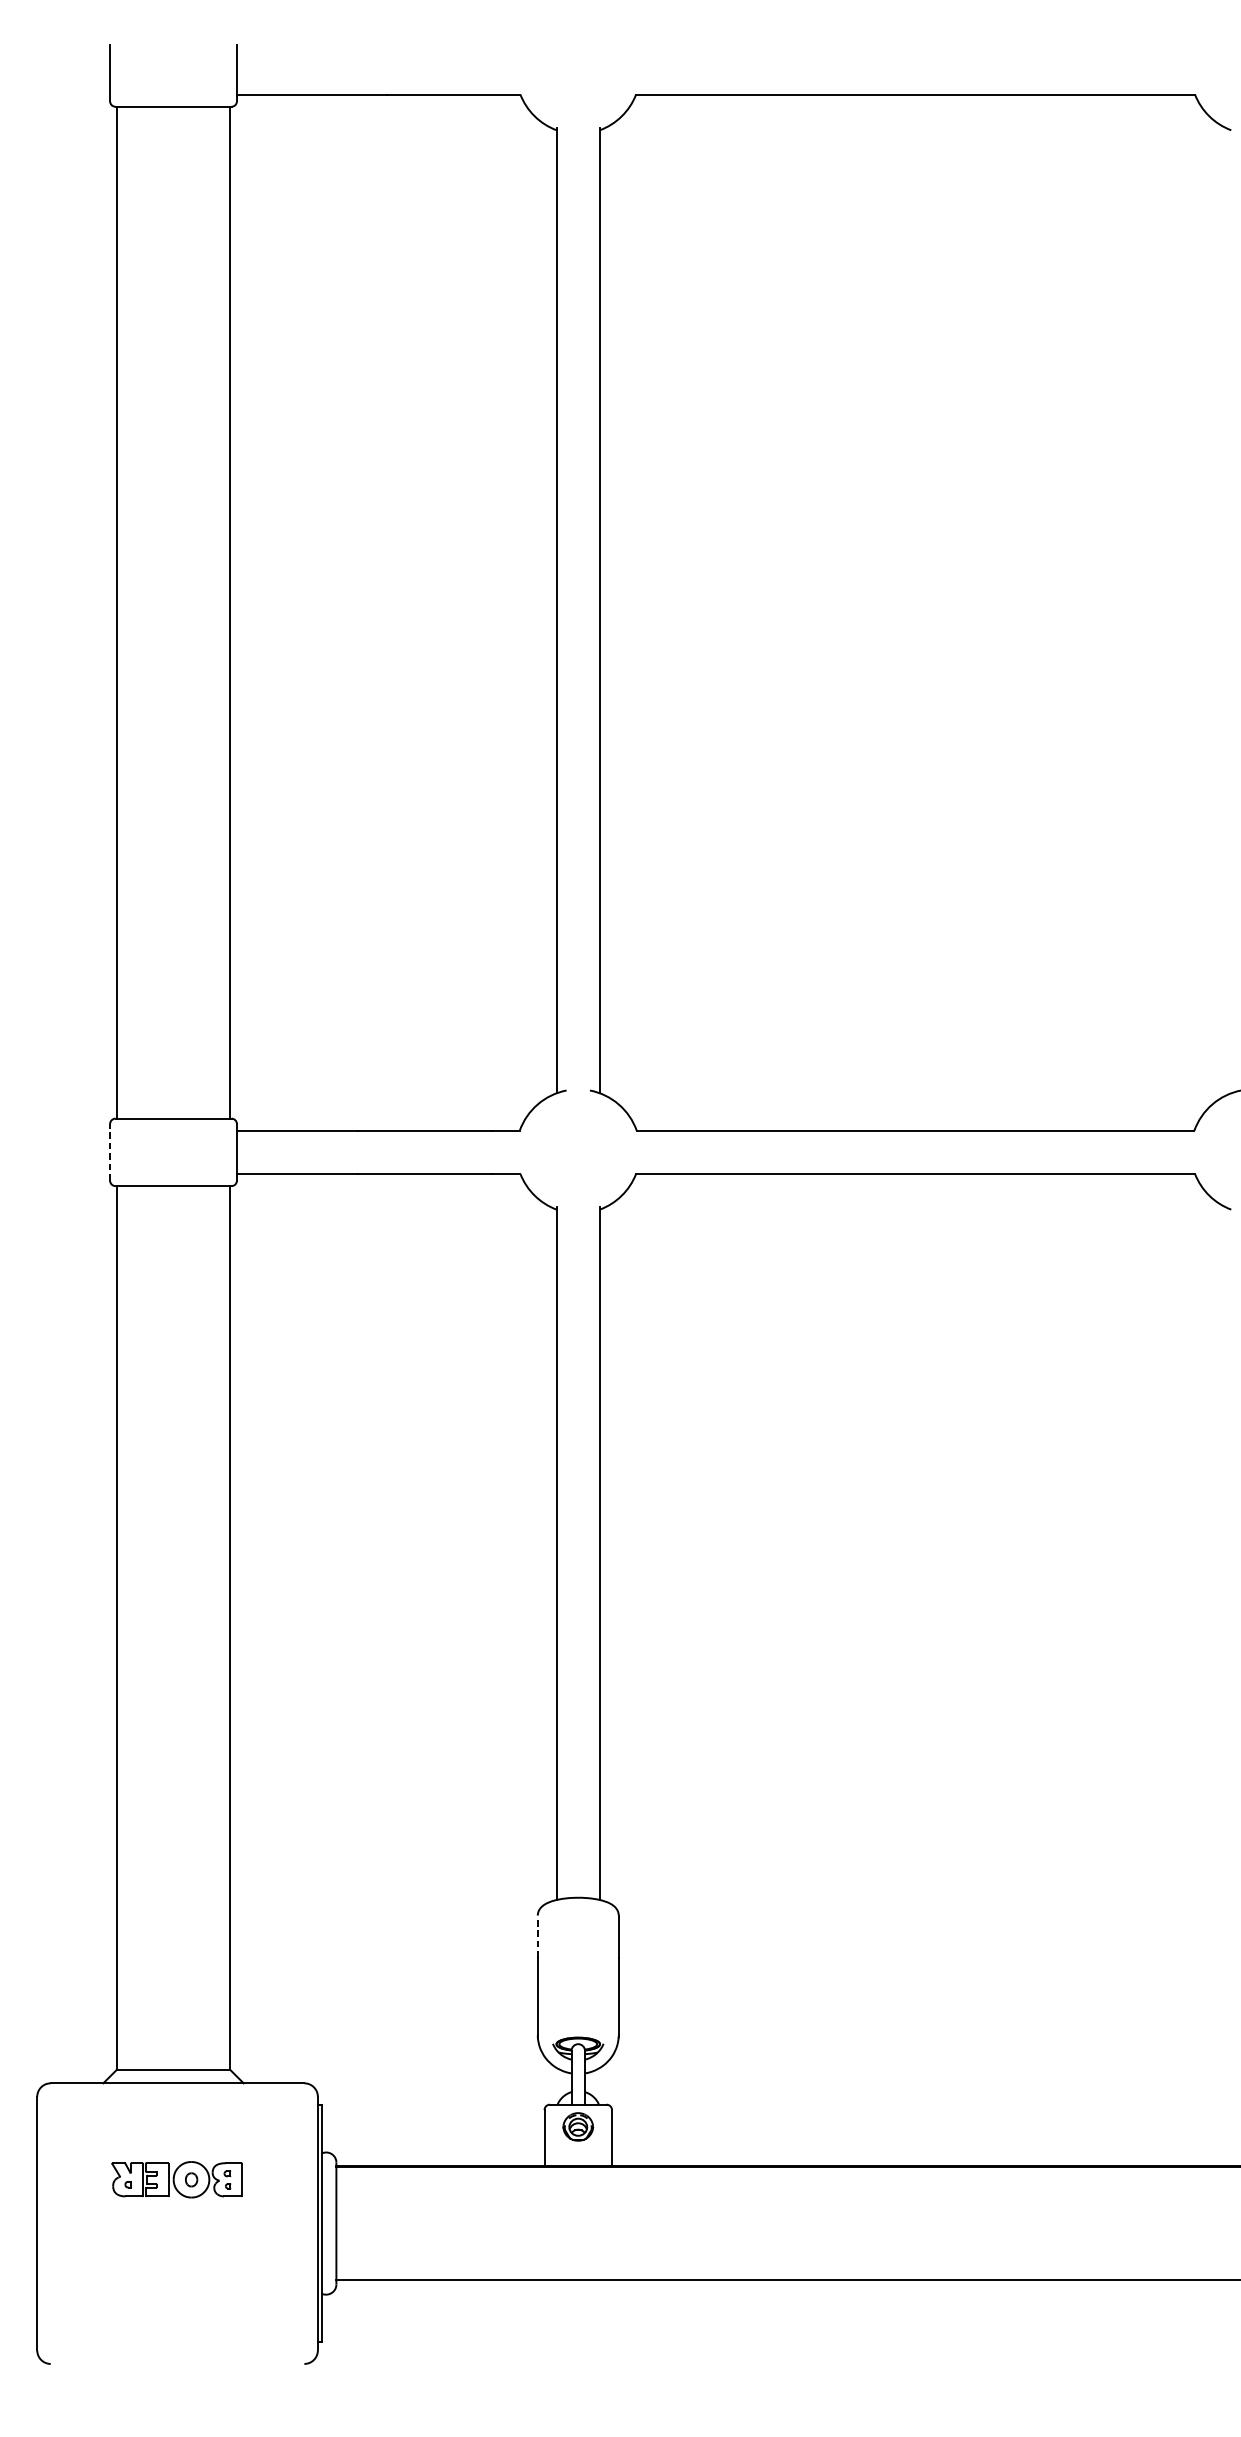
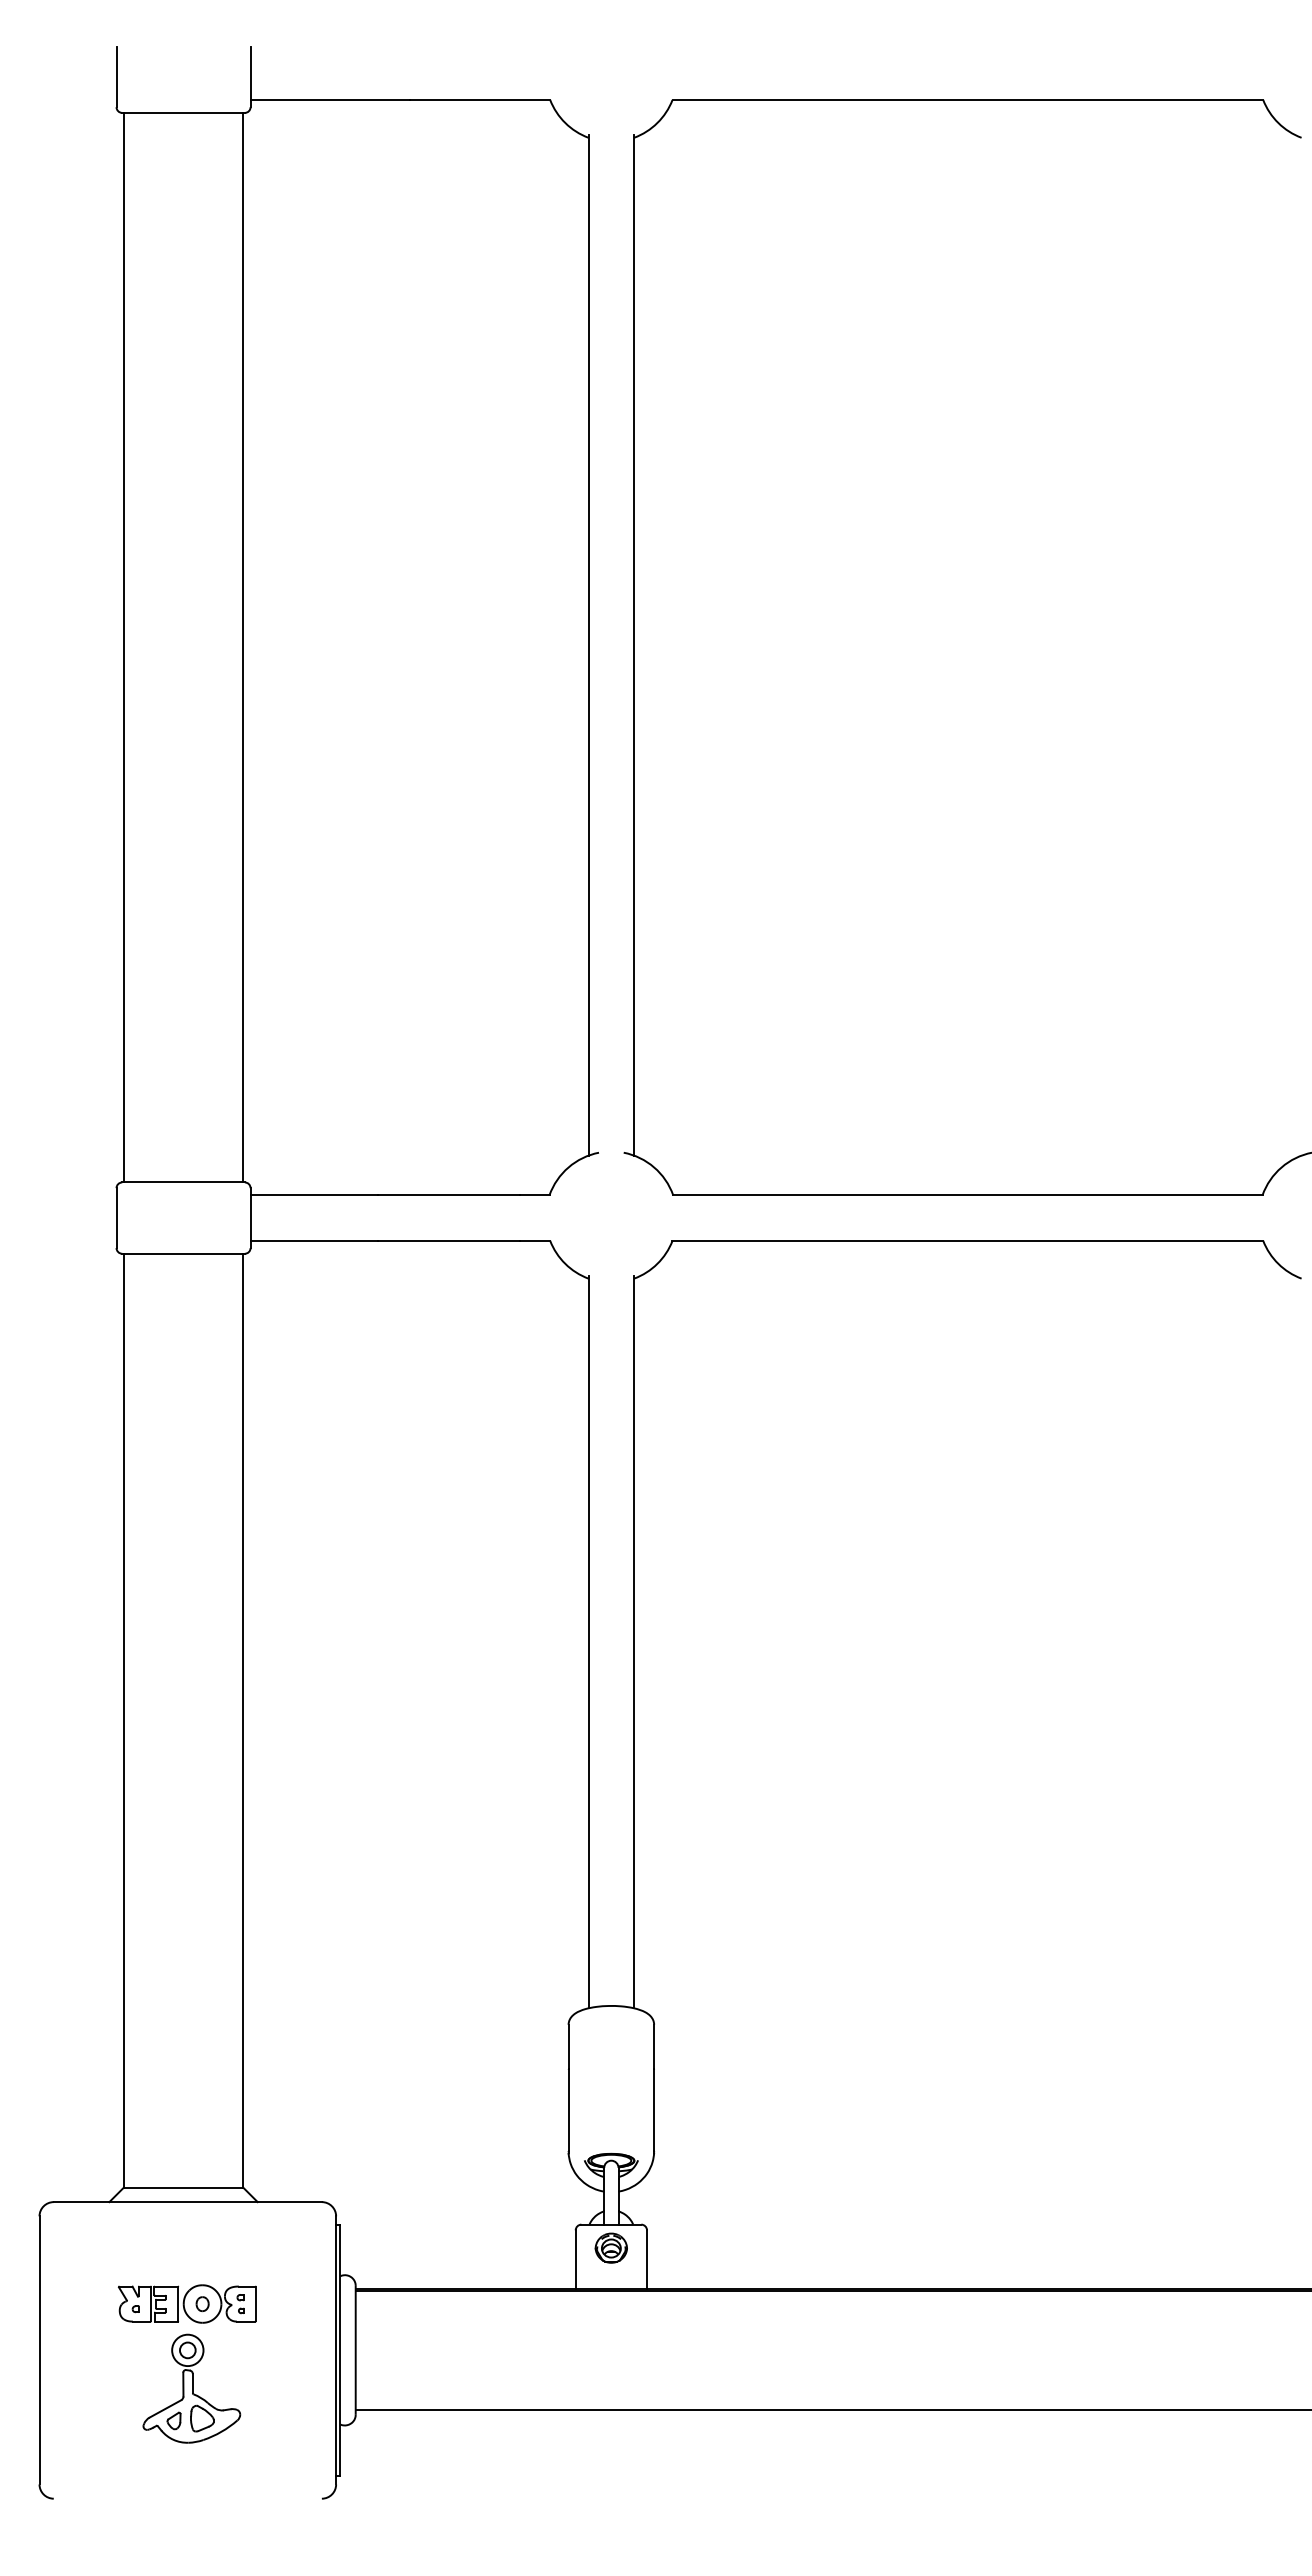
line: (110, 1152) -> (116, 1218), dashed -> solid
line: (537, 1936) -> (568, 2046), dashed -> solid
part: (181, 2259) -> (191, 2388), added

